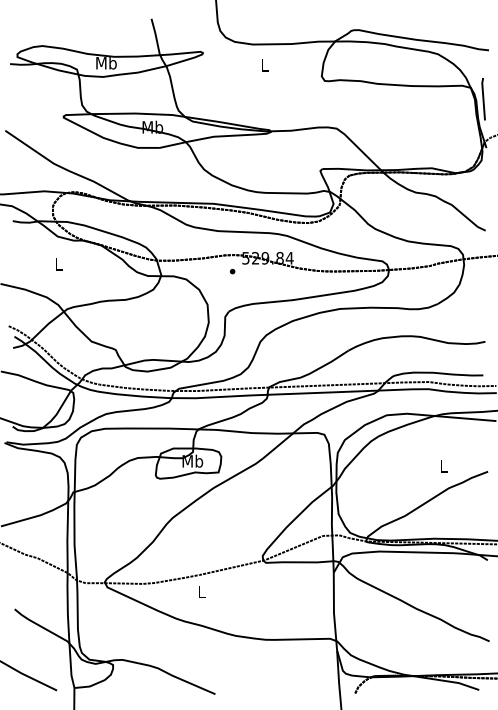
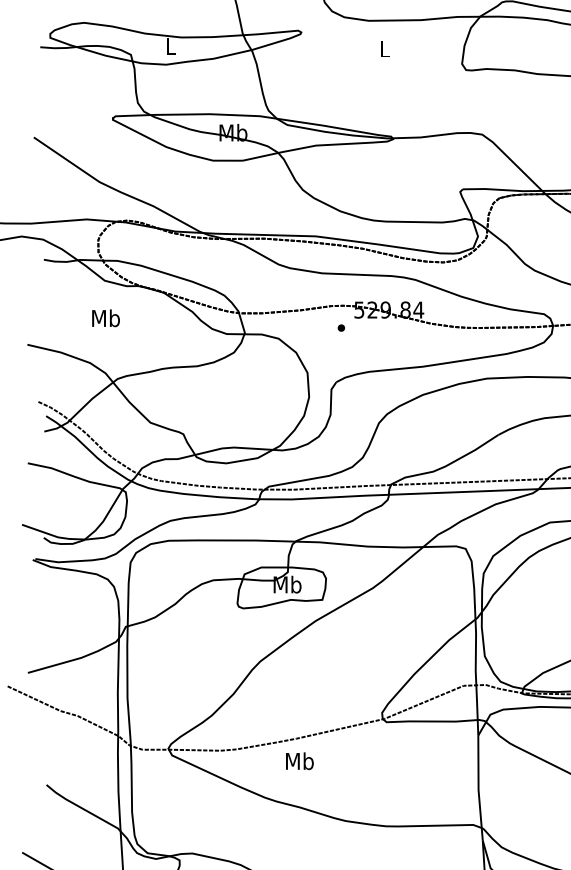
text: (106, 63) -> (170, 46), Mb -> L
text: (58, 263) -> (105, 317), L -> Mb
text: (201, 591) -> (299, 760), L -> Mb

